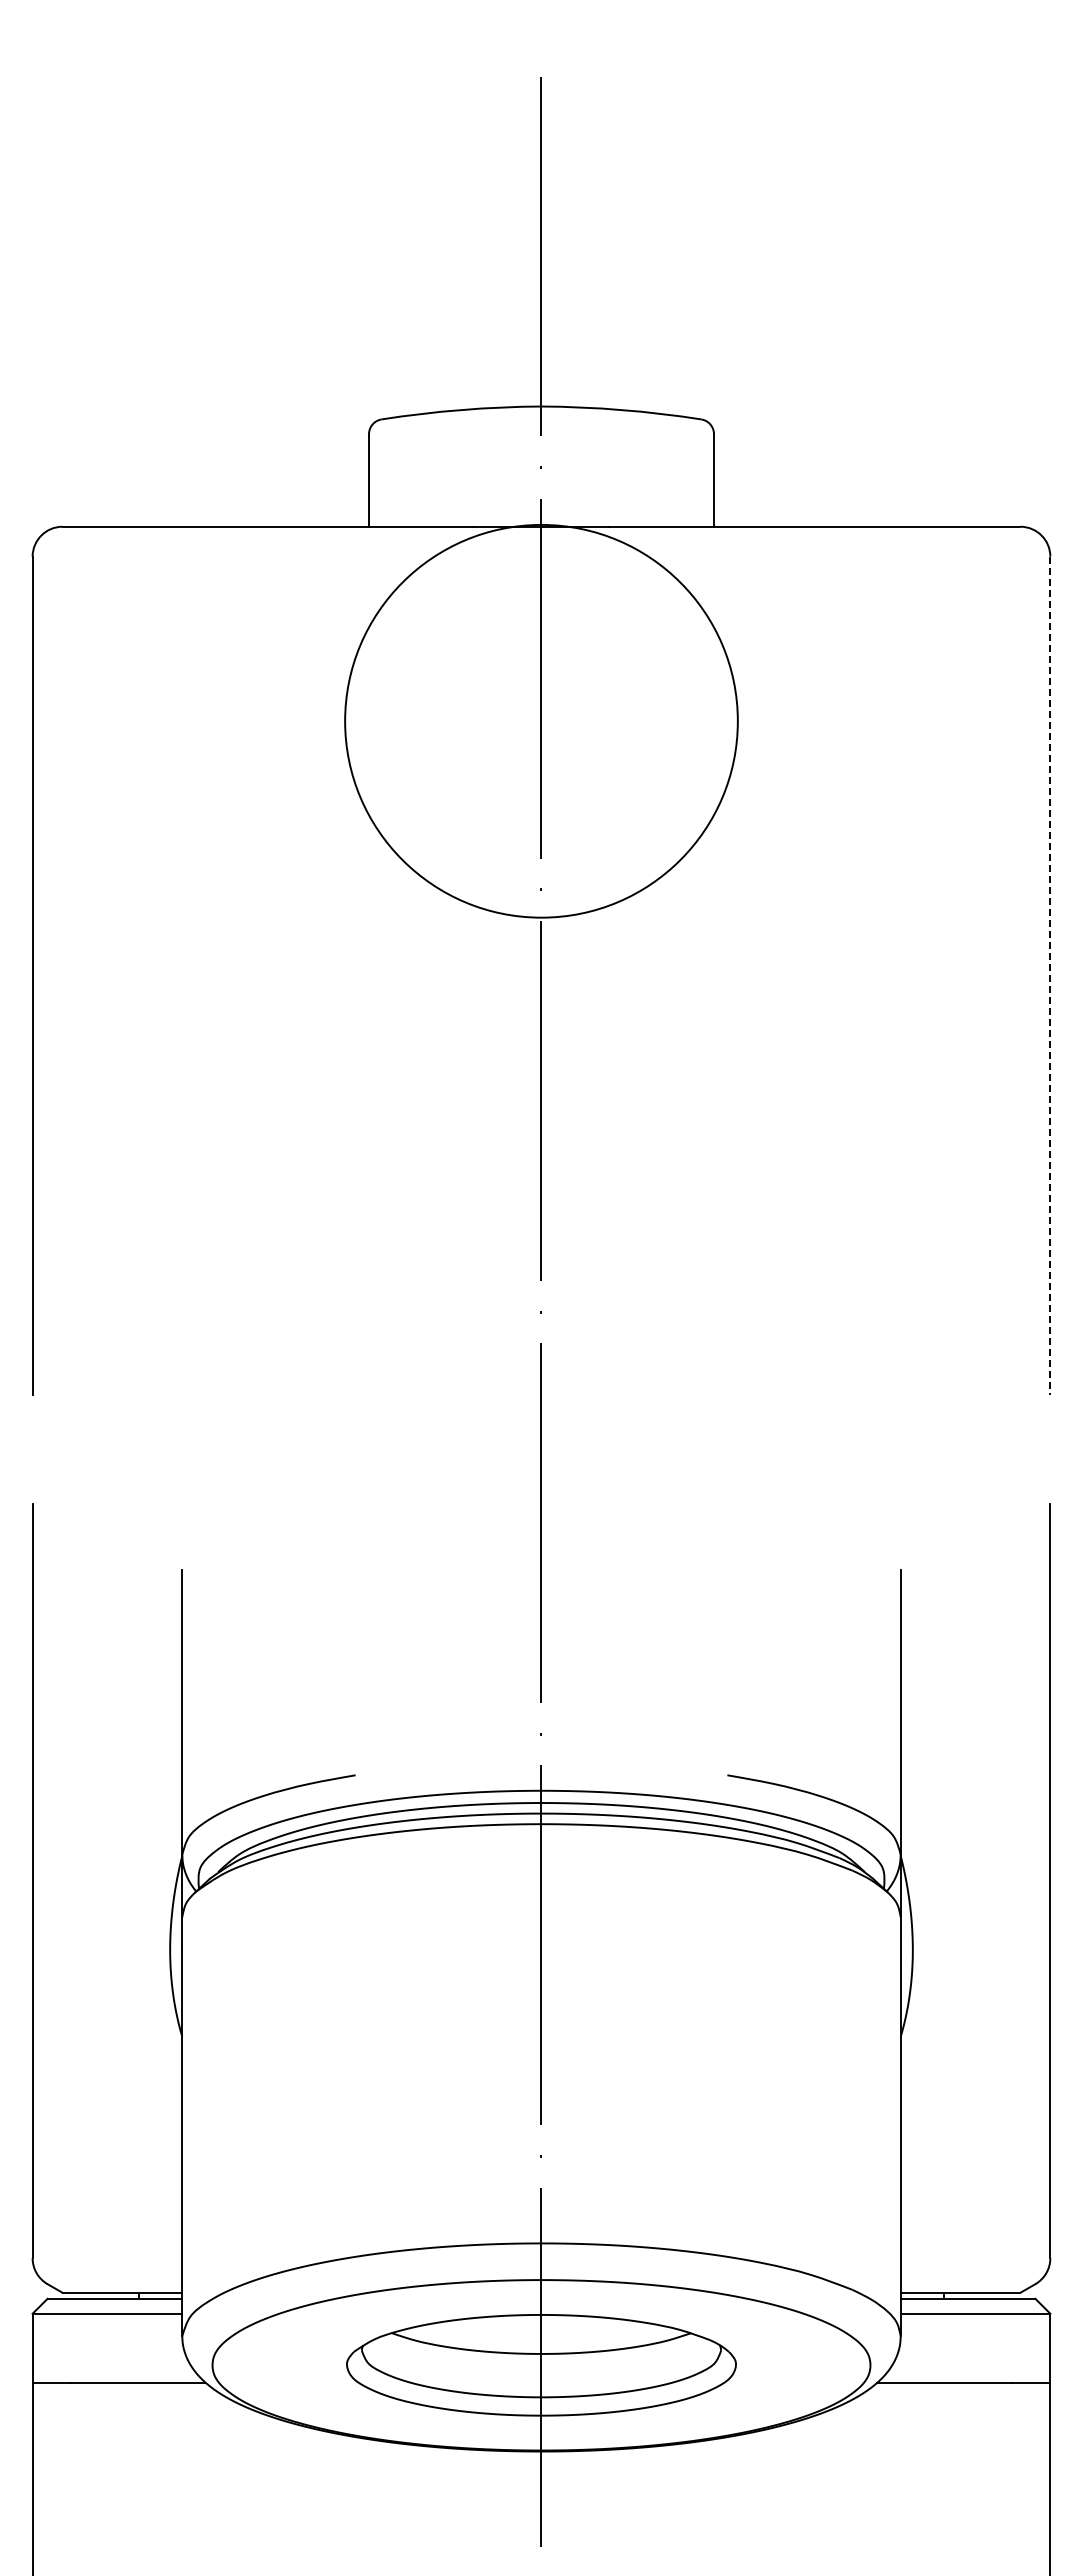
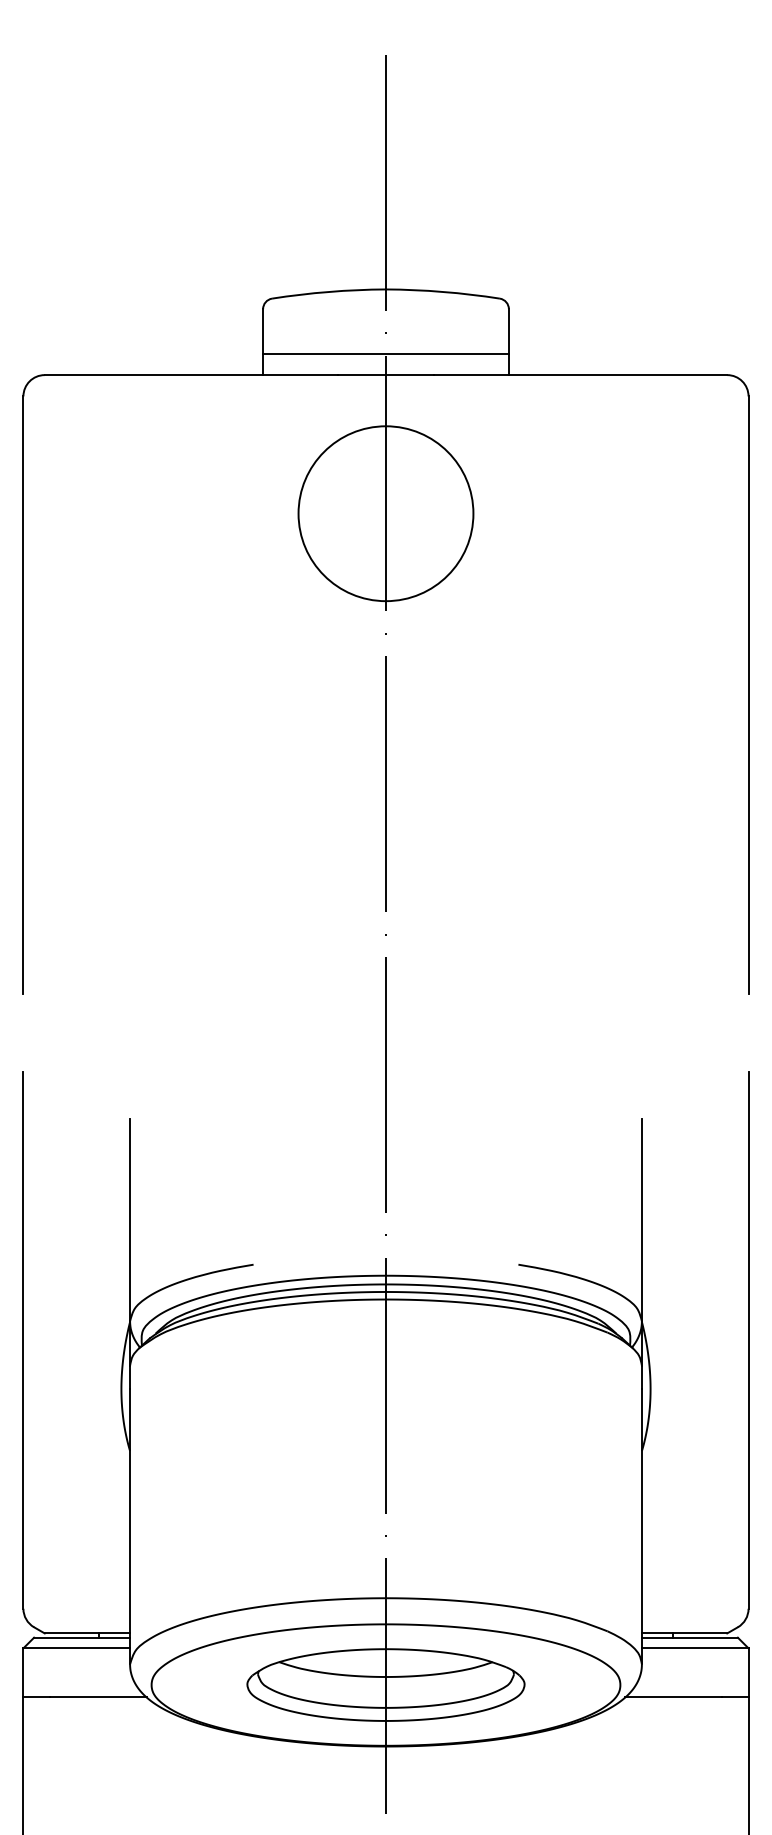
line: (541, 496) -> (386, 353), added
circle: (541, 721) -> (386, 513), size x0.62
line: (1050, 976) -> (748, 695), dashed -> solid

